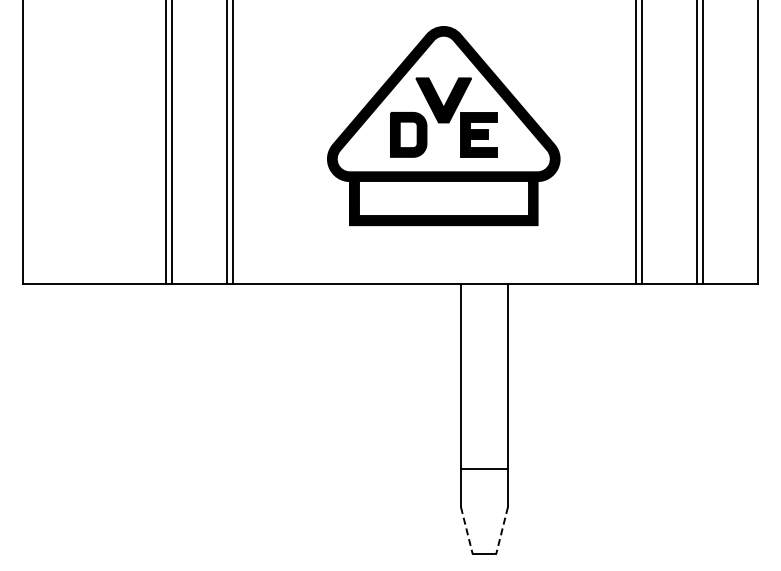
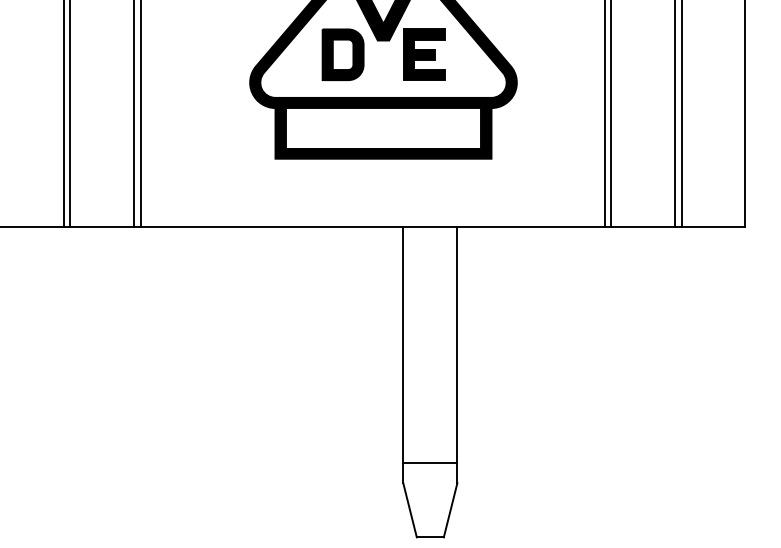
line: (483, 469) -> (429, 462), moved
line: (466, 531) -> (409, 511), dashed -> solid
line: (501, 531) -> (449, 511), dashed -> solid

